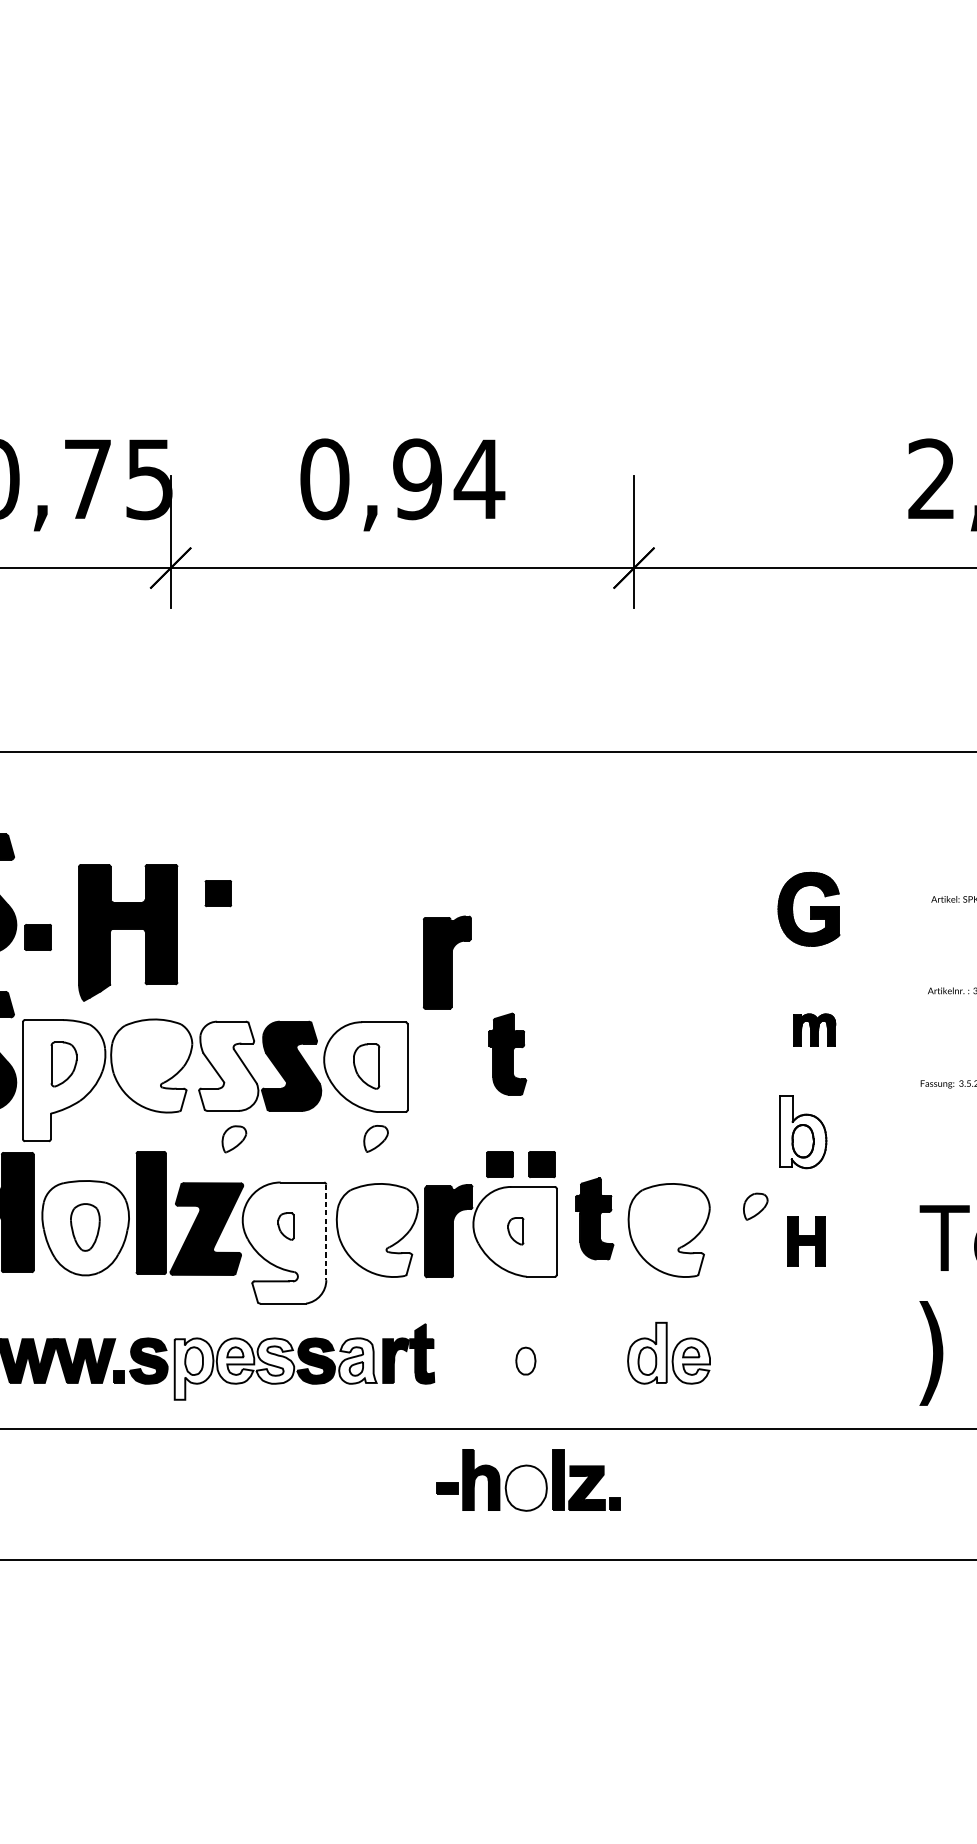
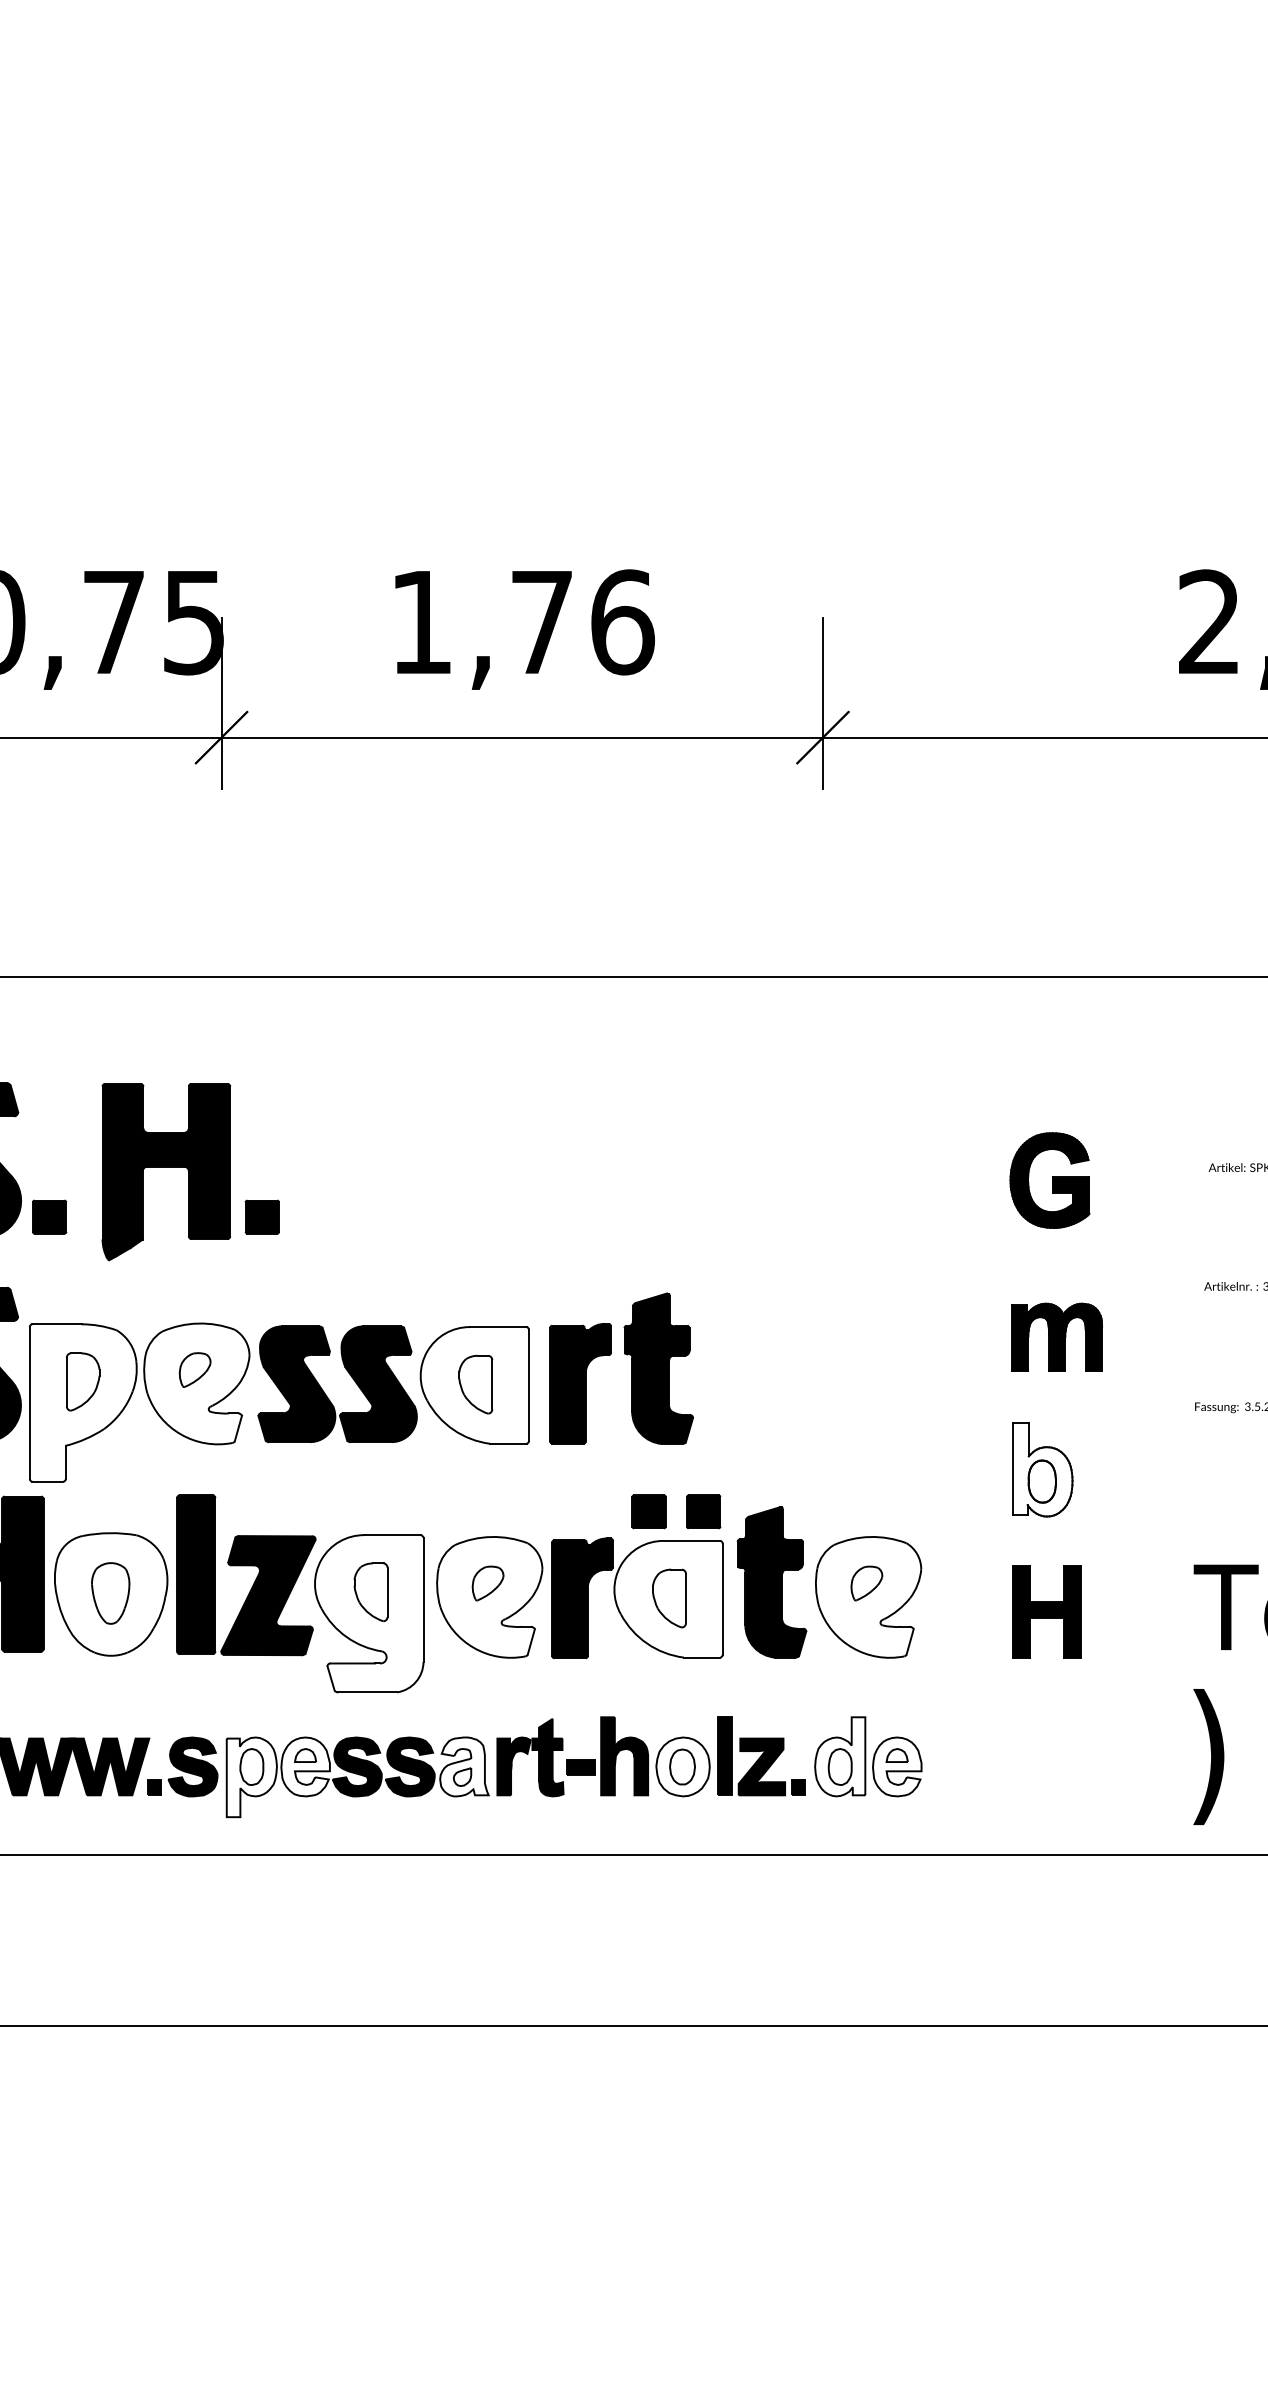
text: (402, 479) -> (522, 622), 0,94 -> 1,76
part: (217, 893) -> (261, 1216), moved
part: (128, 933) -> (166, 1172), moved
part: (447, 962) -> (580, 1383), moved
part: (813, 1029) -> (1056, 1336), size x1.67
part: (507, 1054) -> (658, 1368), size x1.43
fill: (228, 1066) -> (296, 1384), added
part: (233, 1138) -> (194, 1369), moved
part: (375, 1138) -> (487, 1583), moved
part: (755, 1206) -> (866, 1583), moved
part: (594, 1218) -> (771, 1582), size x1.43
part: (285, 1226) -> (370, 1592), size x1.67
part: (515, 1231) -> (669, 1598), size x1.67
line: (326, 1232) -> (423, 1599), dashed -> solid
part: (806, 1241) -> (1046, 1611), size x1.43
fill: (274, 1360) -> (356, 1766), added
part: (528, 1480) -> (685, 1756), moved

